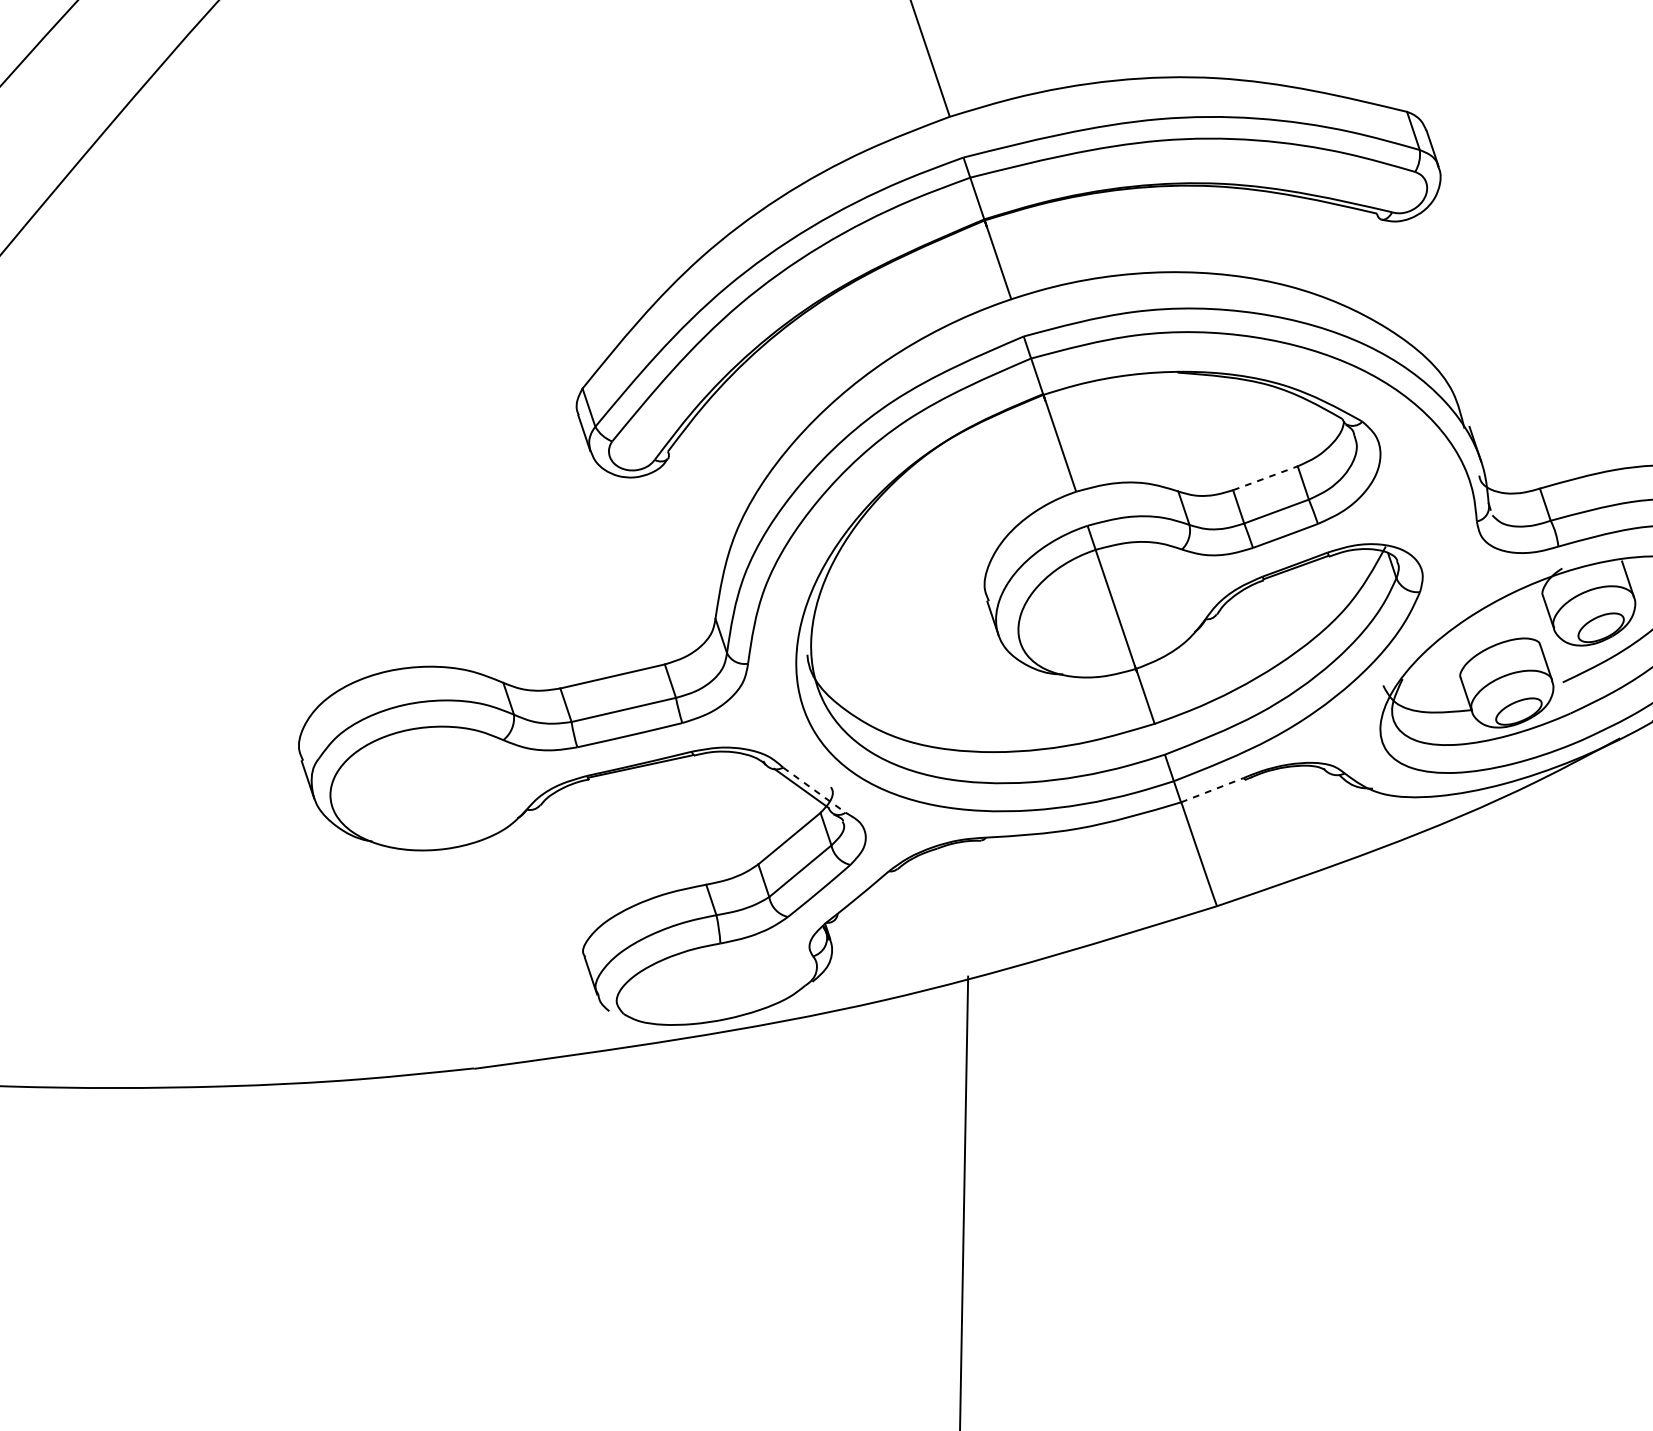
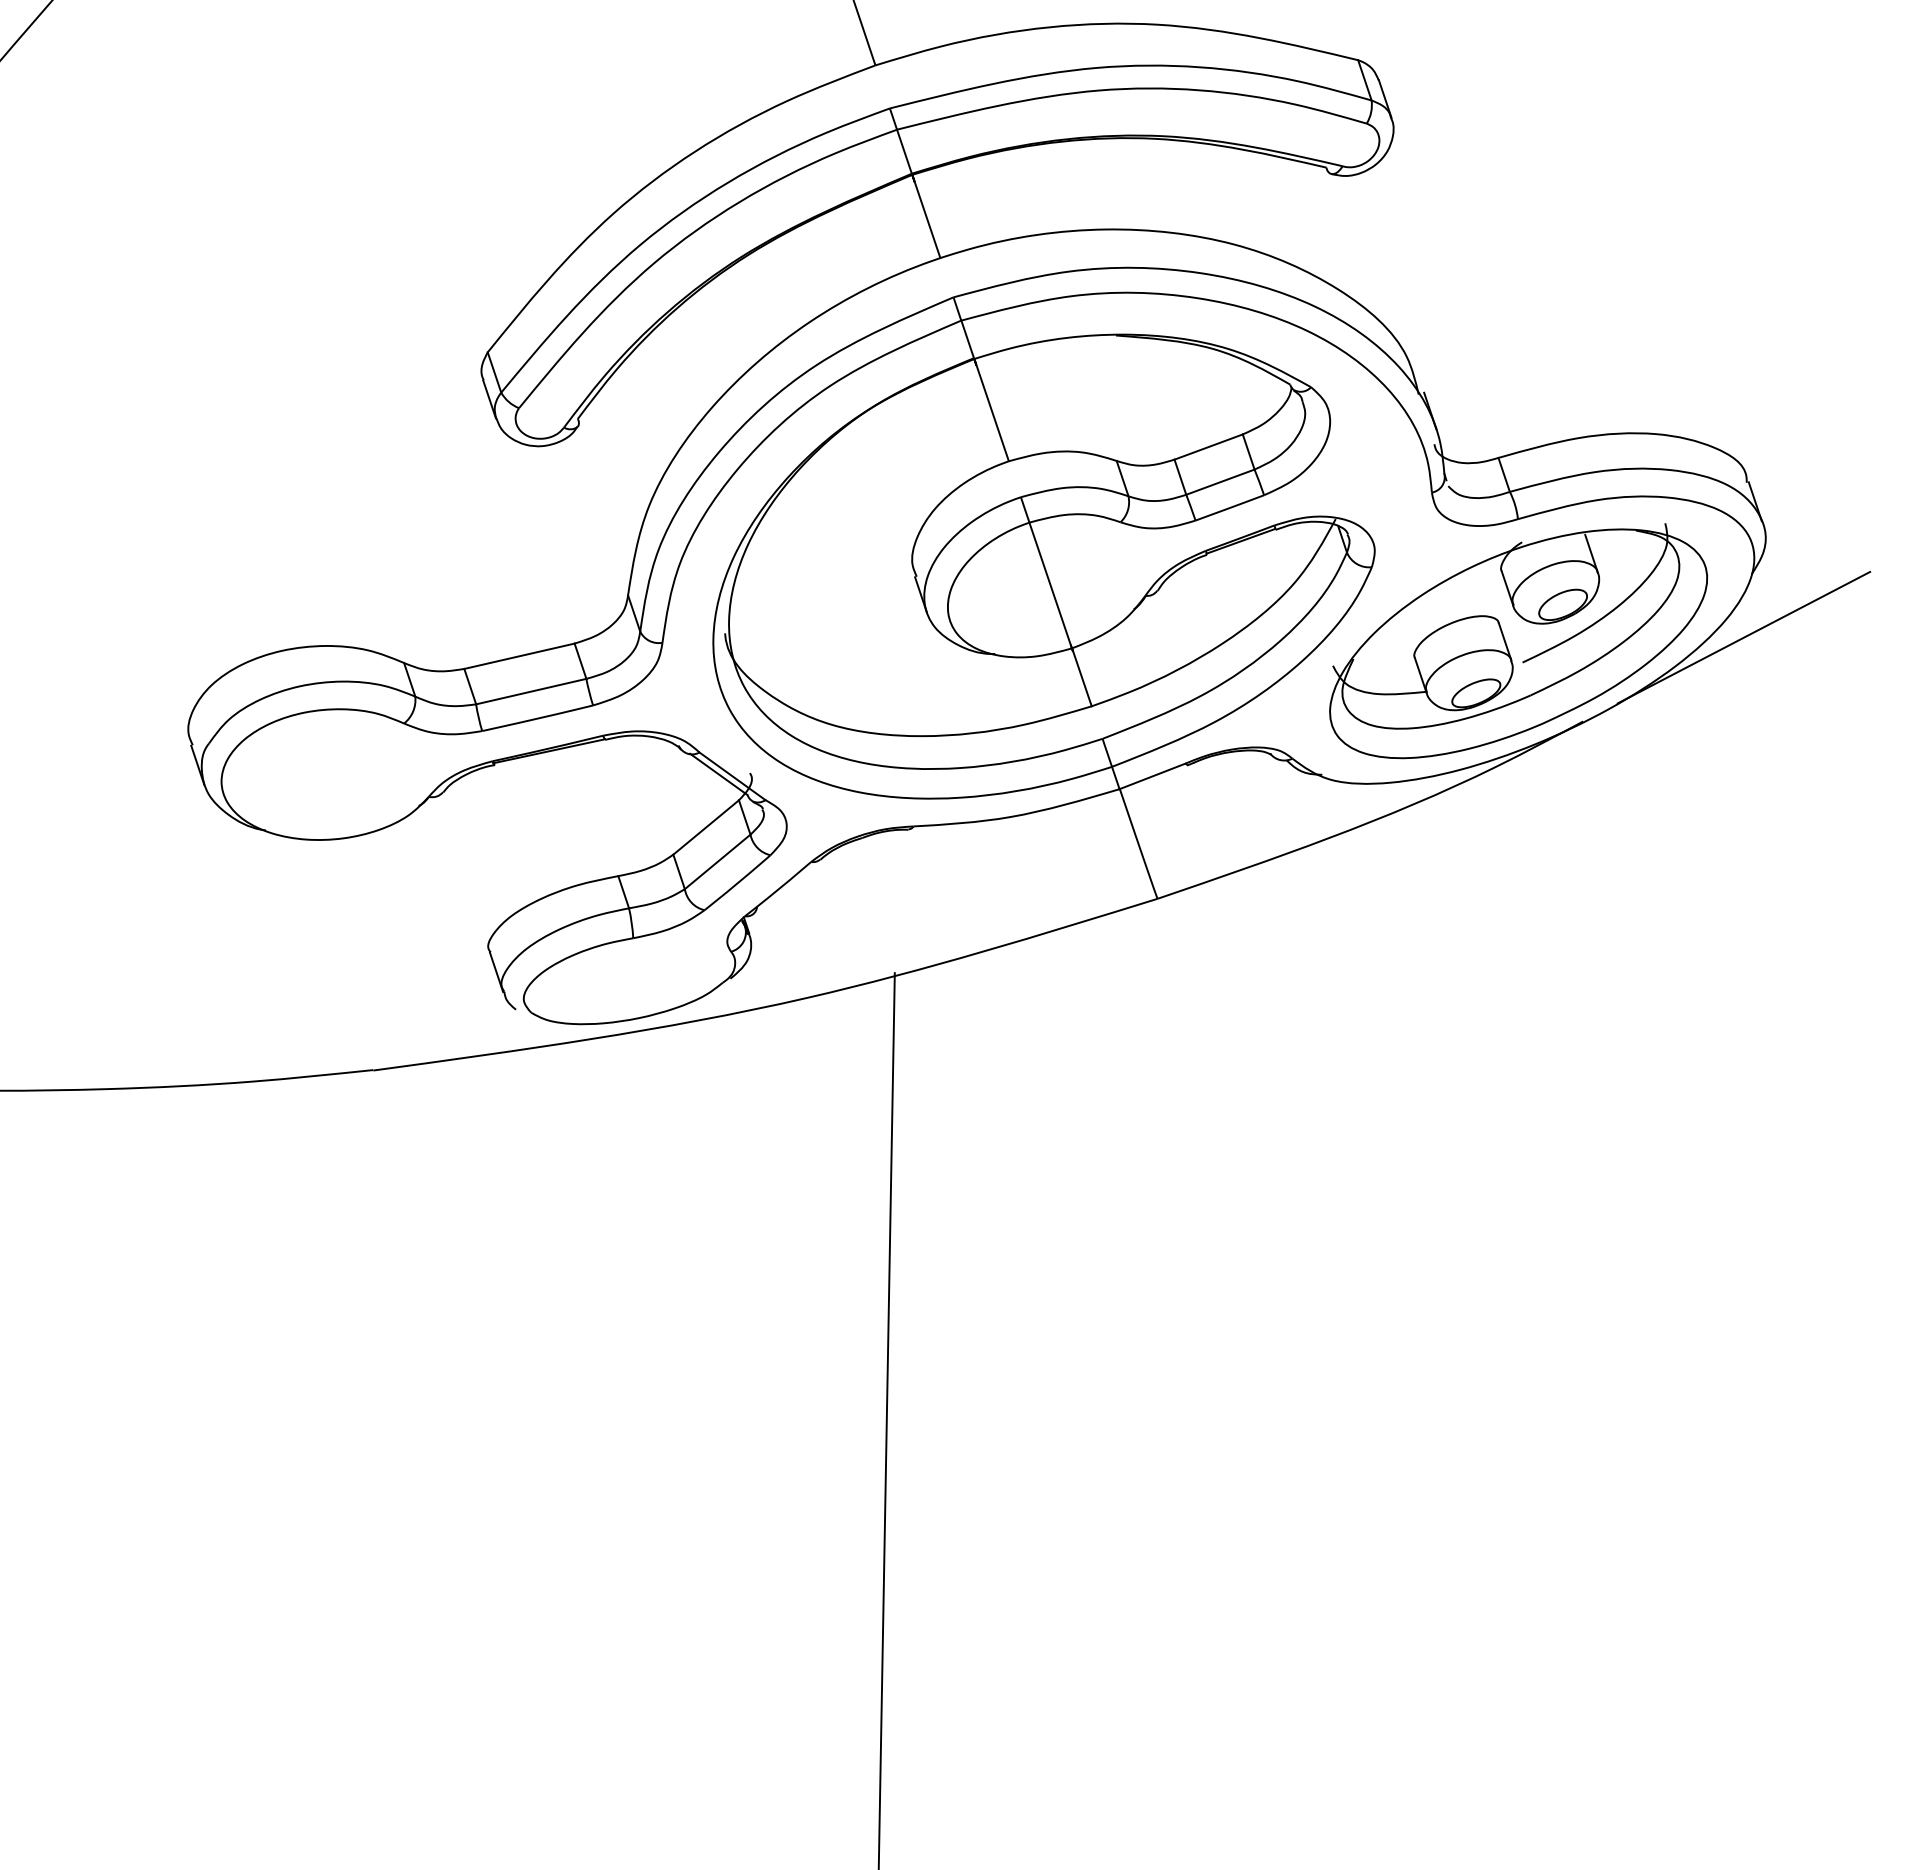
line: (1266, 477) -> (1209, 446), dashed -> solid
line: (814, 790) -> (732, 776), dashed -> solid
line: (1213, 790) -> (1153, 776), dashed -> solid

